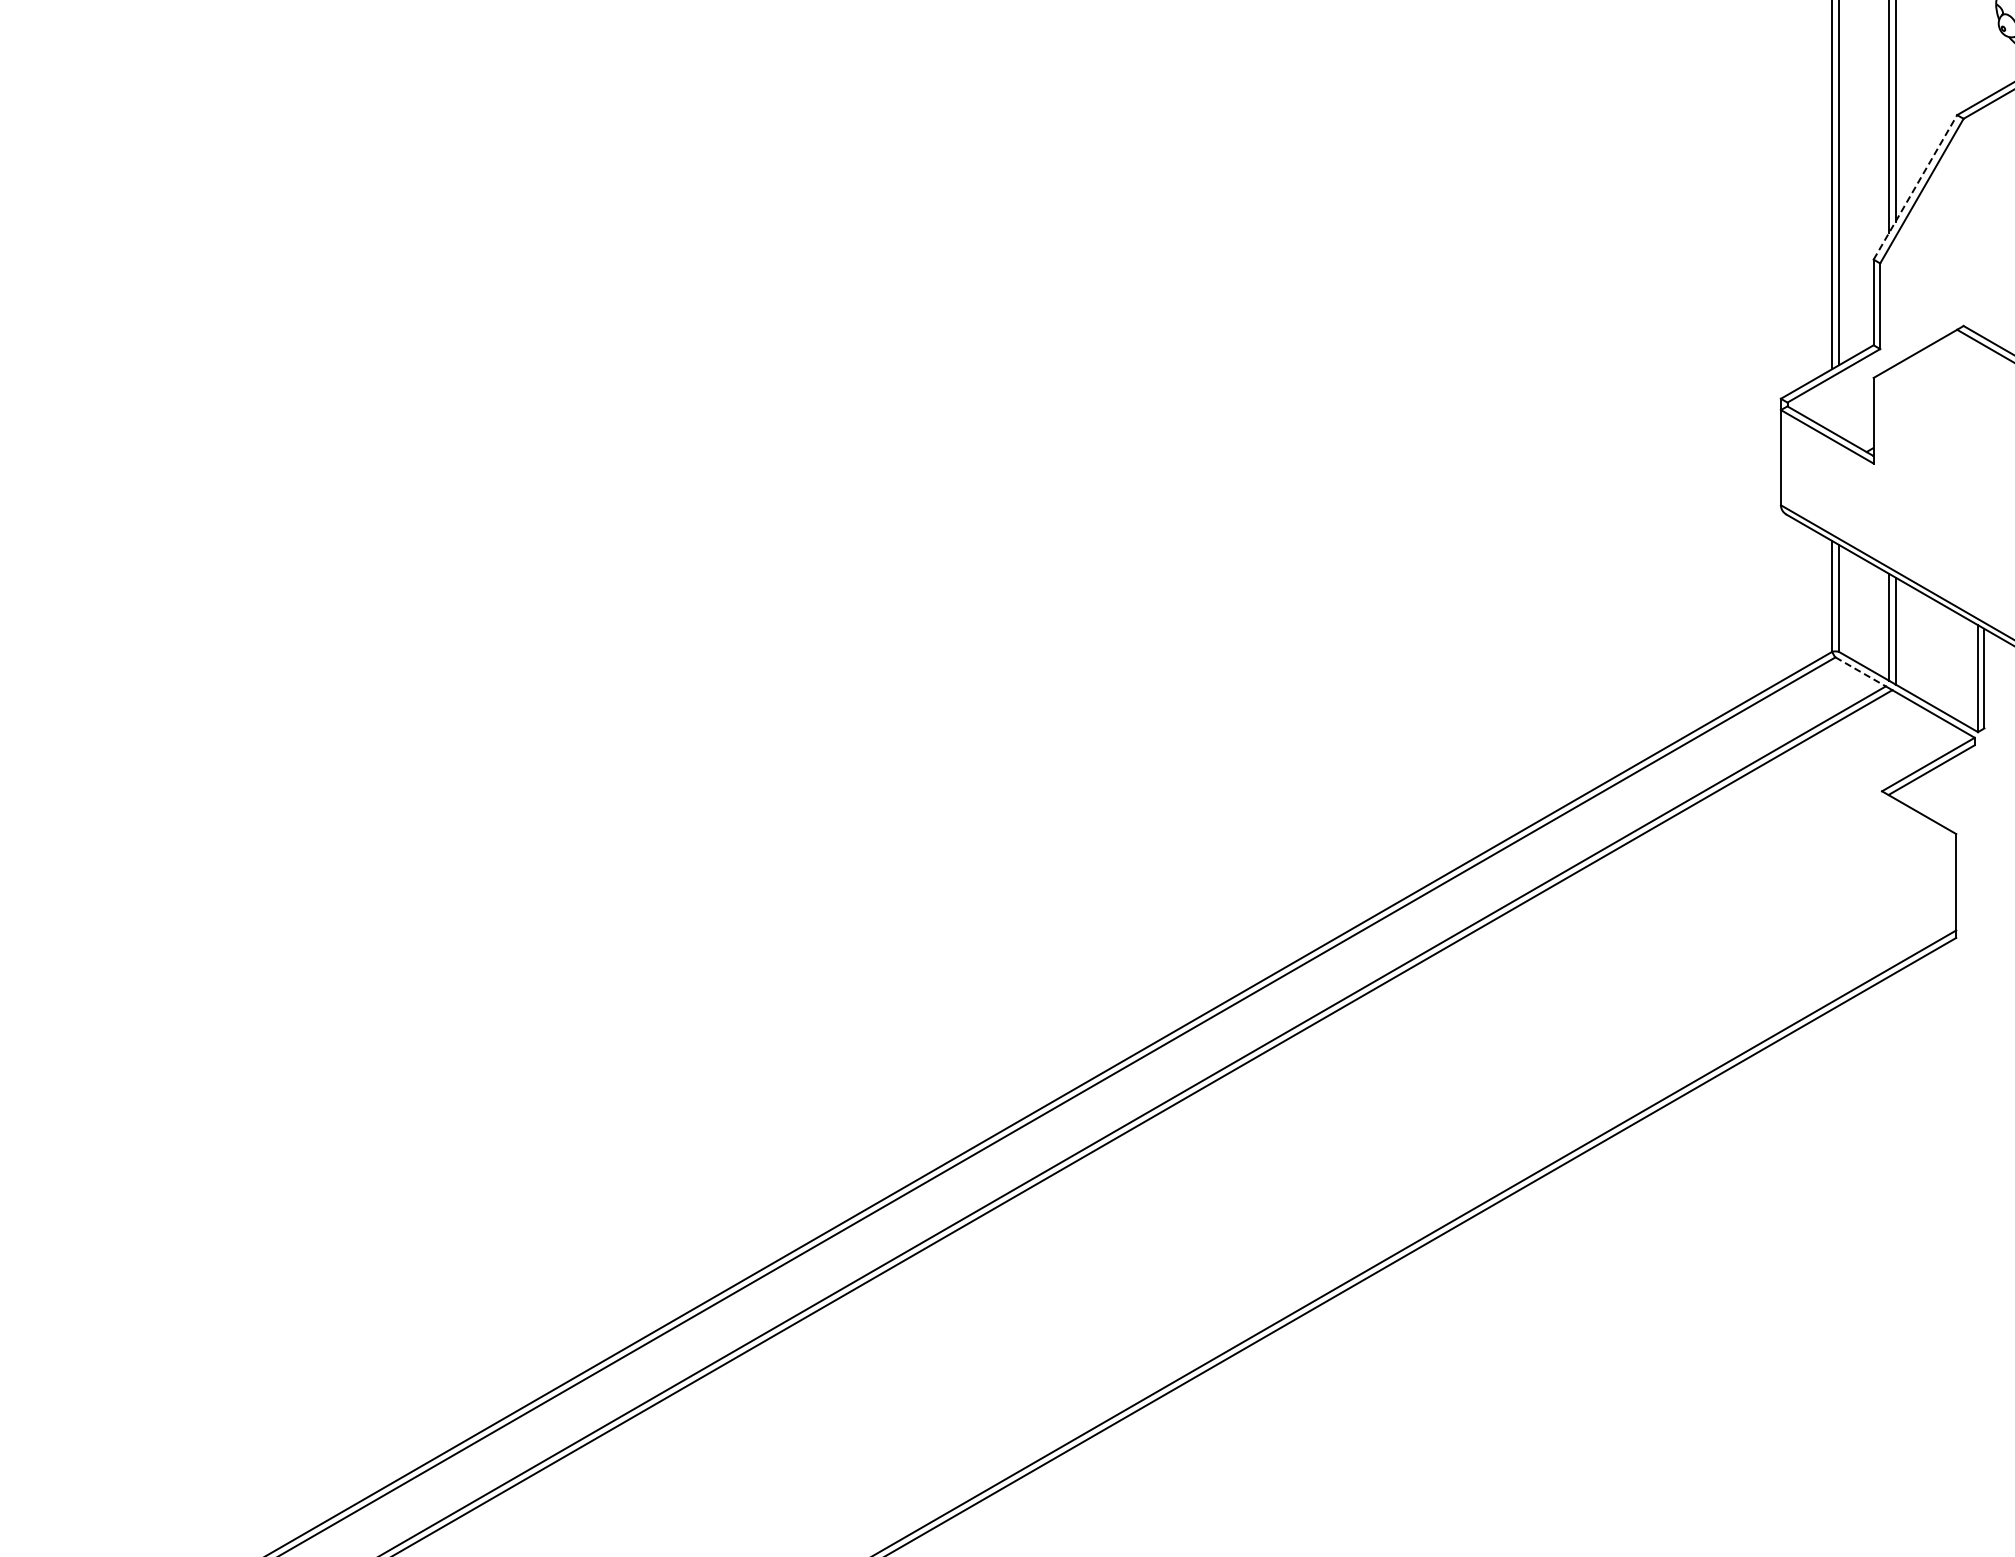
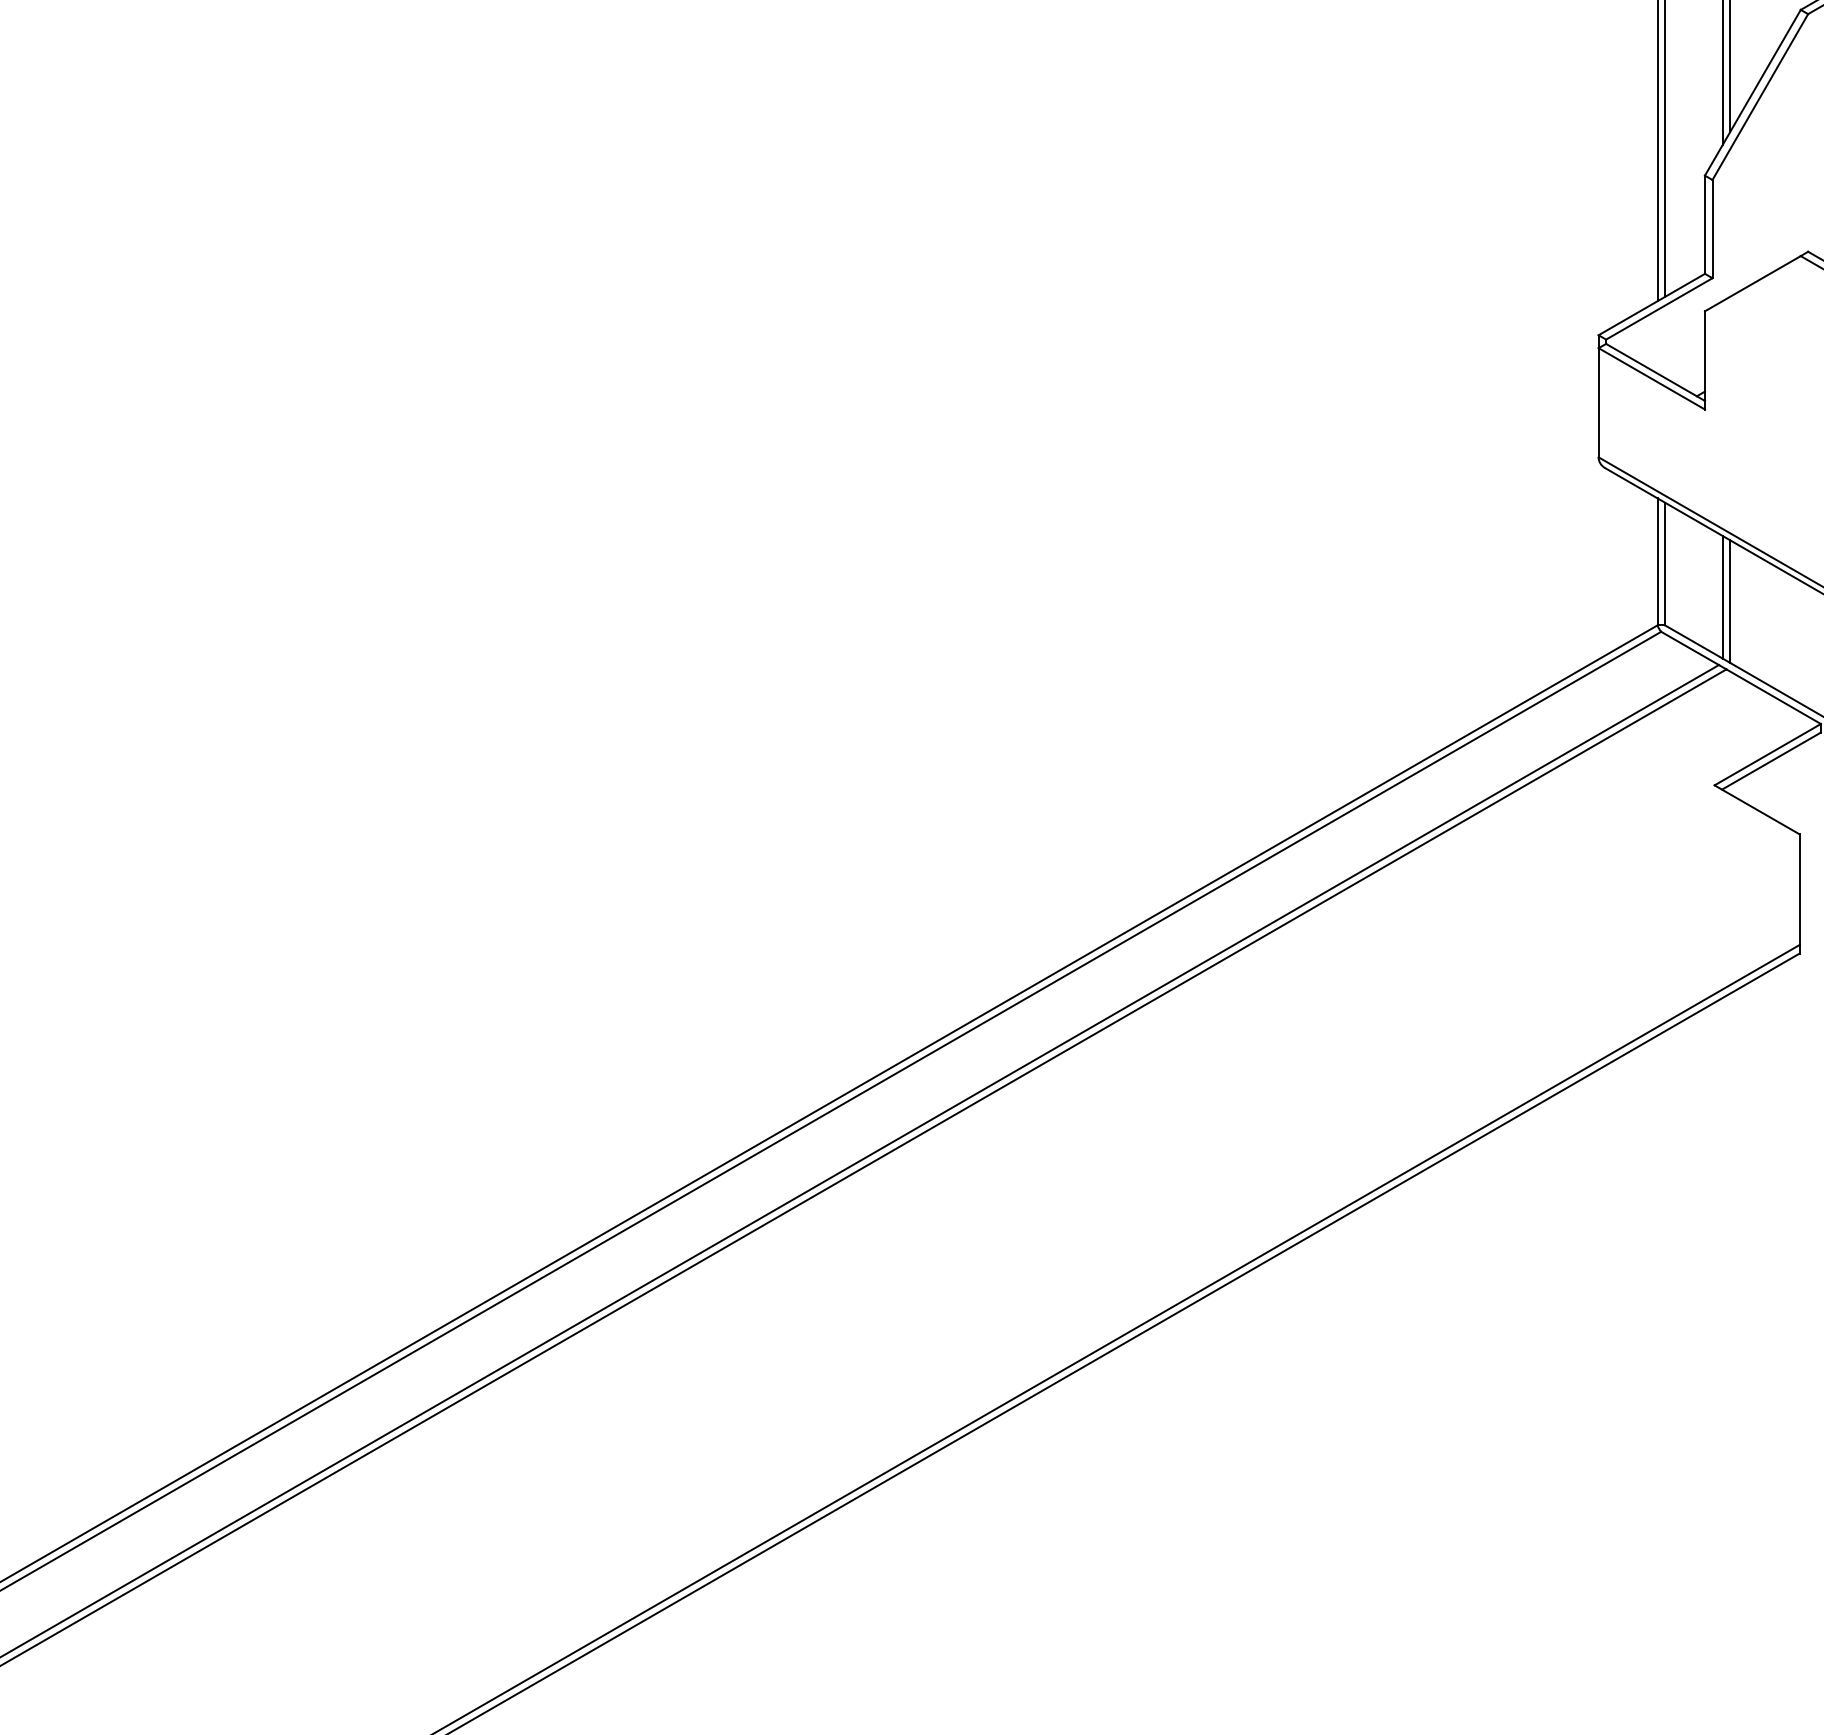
line: (1915, 186) -> (1752, 91), dashed -> solid
line: (1861, 672) -> (1691, 649), dashed -> solid

